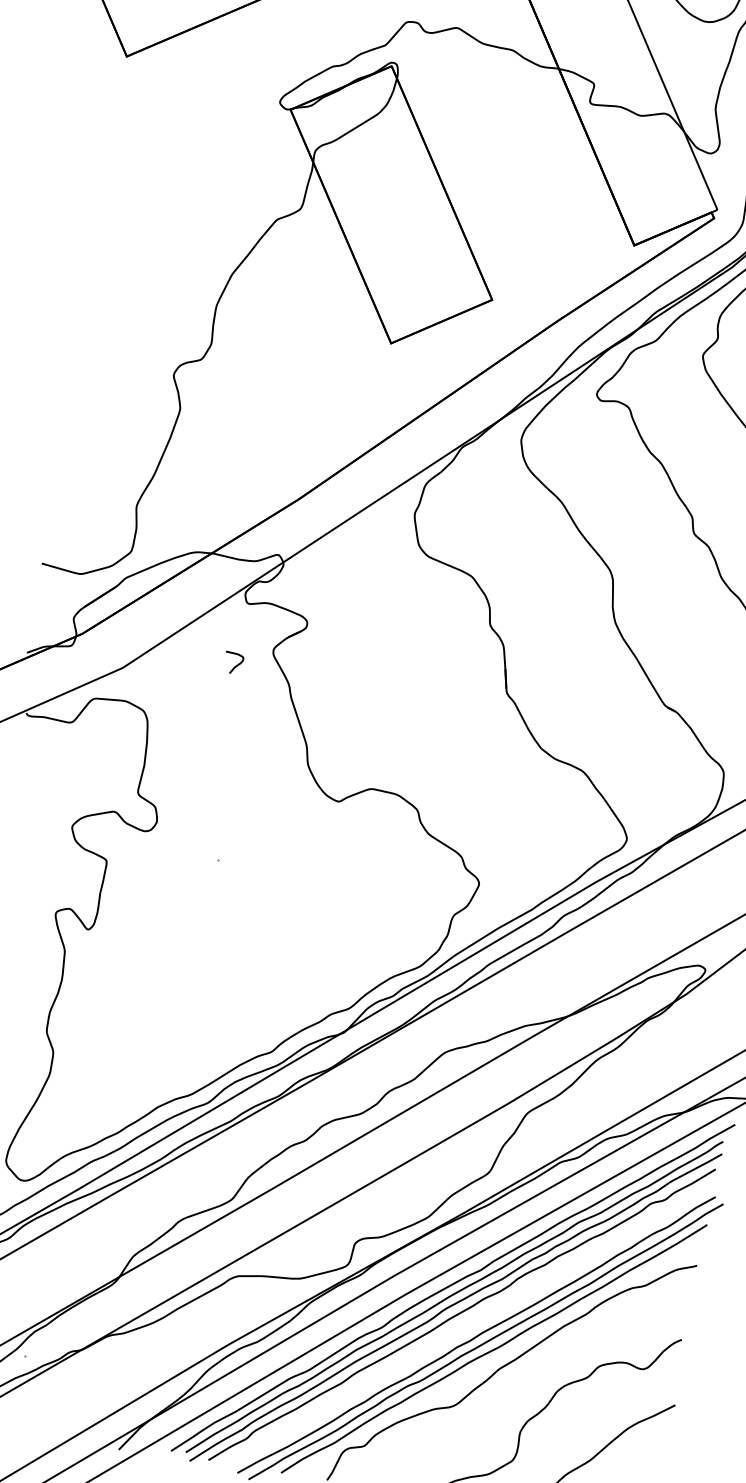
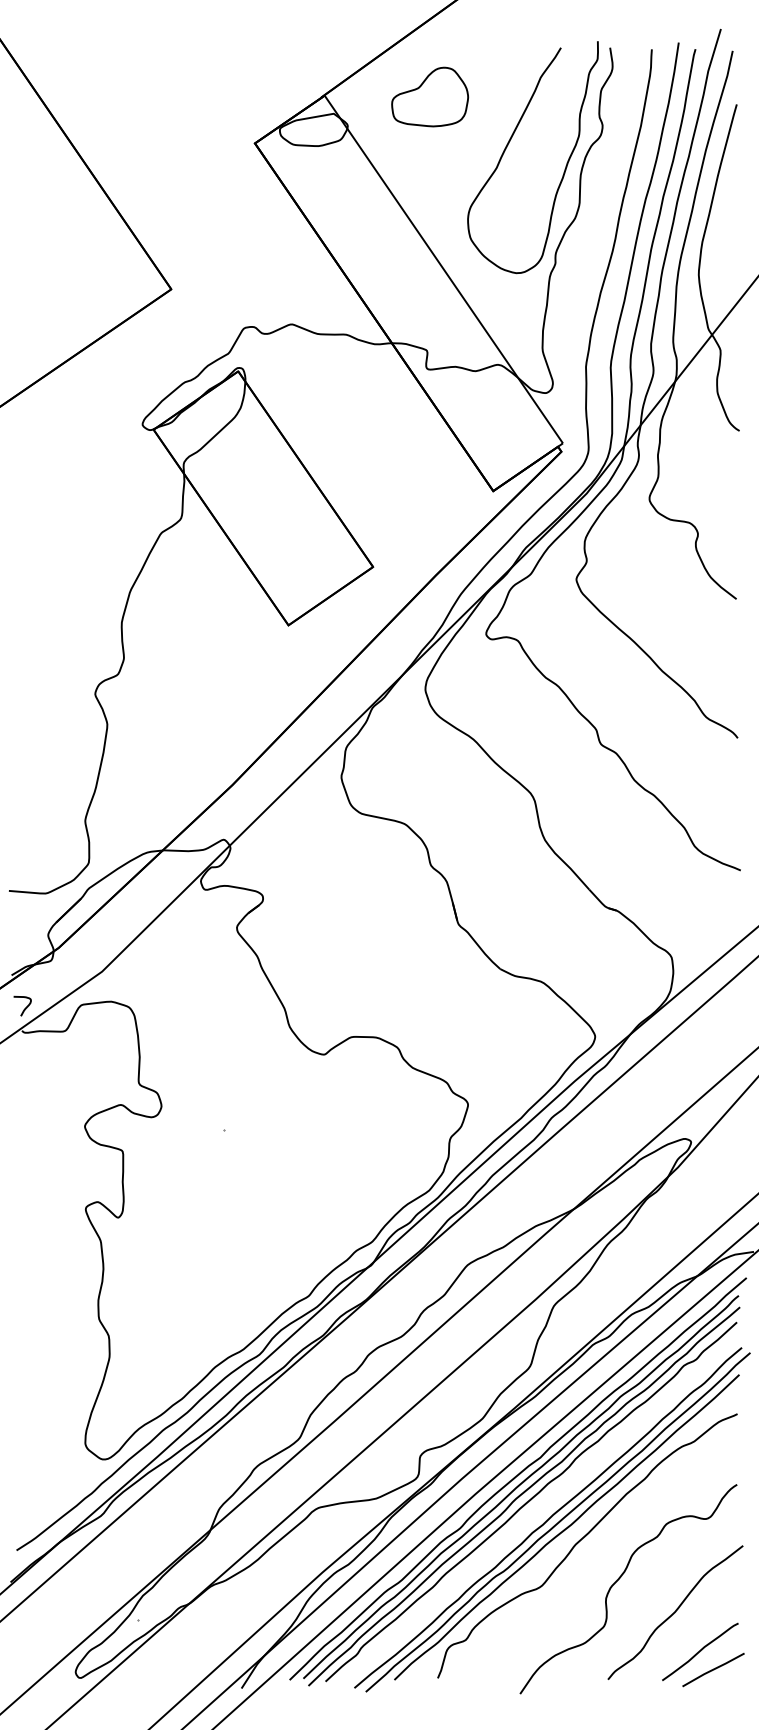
curve: (236, 665) -> (25, 1007), moved

